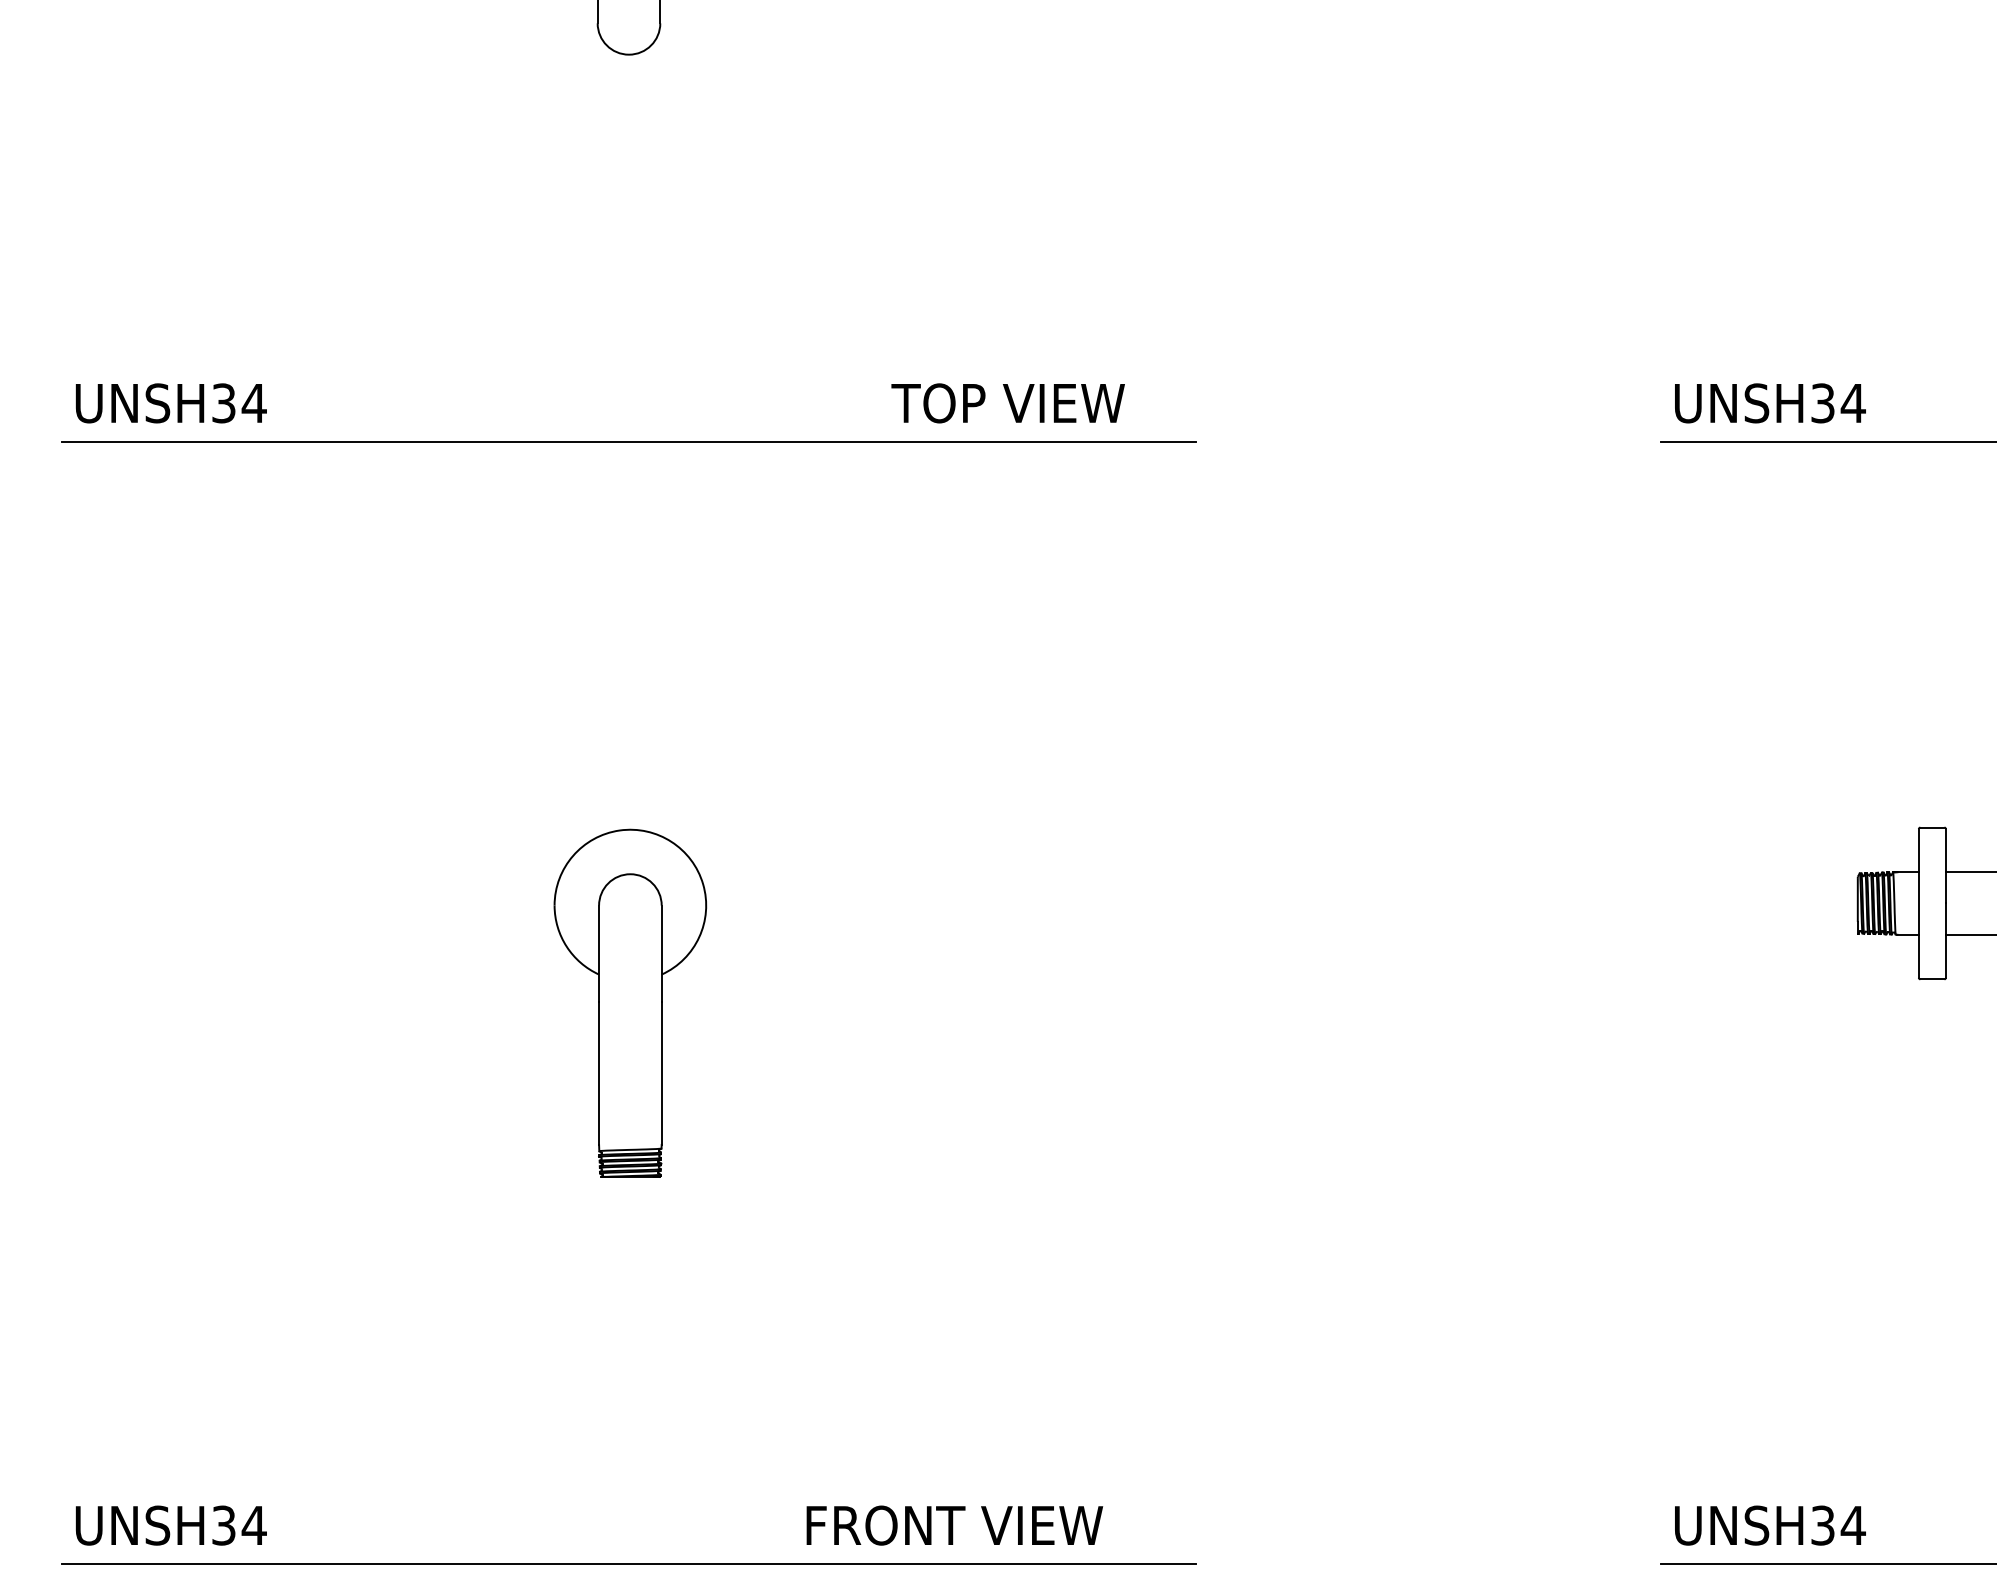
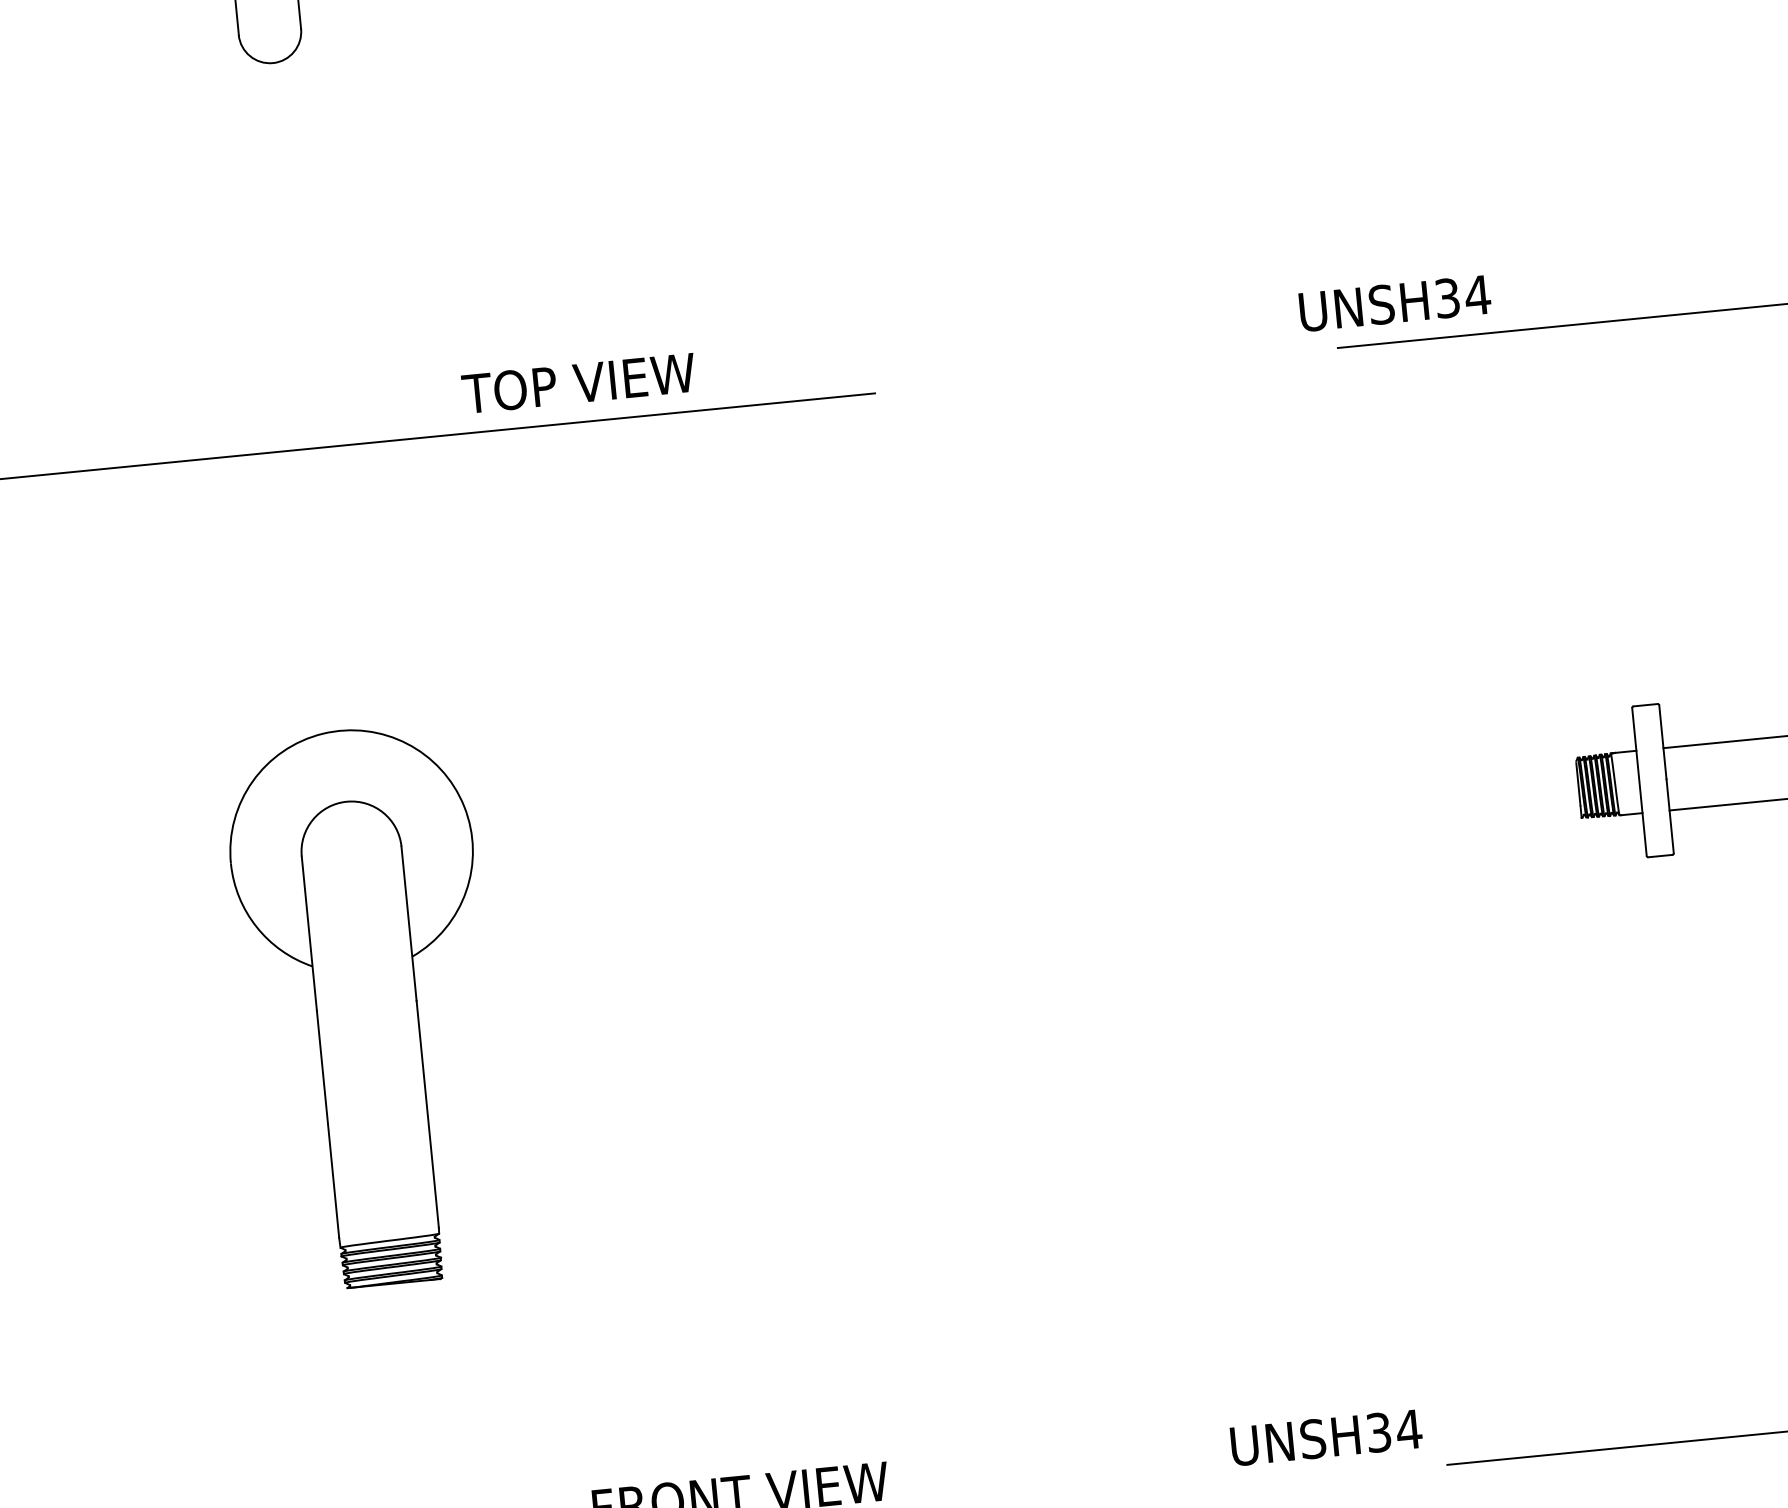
text: (1007, 403) -> (578, 383), moved
text: (1770, 403) -> (1395, 303), moved
part: (630, 1002) -> (366, 1006), size x1.6
text: (1770, 1525) -> (1326, 1437), moved

